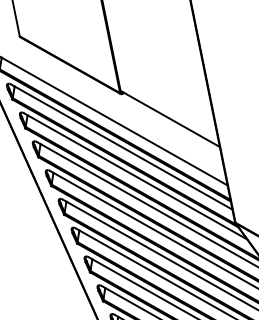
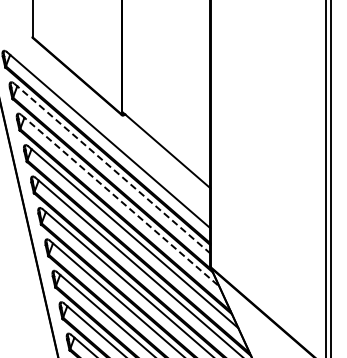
line: (121, 146) -> (112, 168), solid -> dashed
line: (135, 176) -> (120, 200), solid -> dashed

